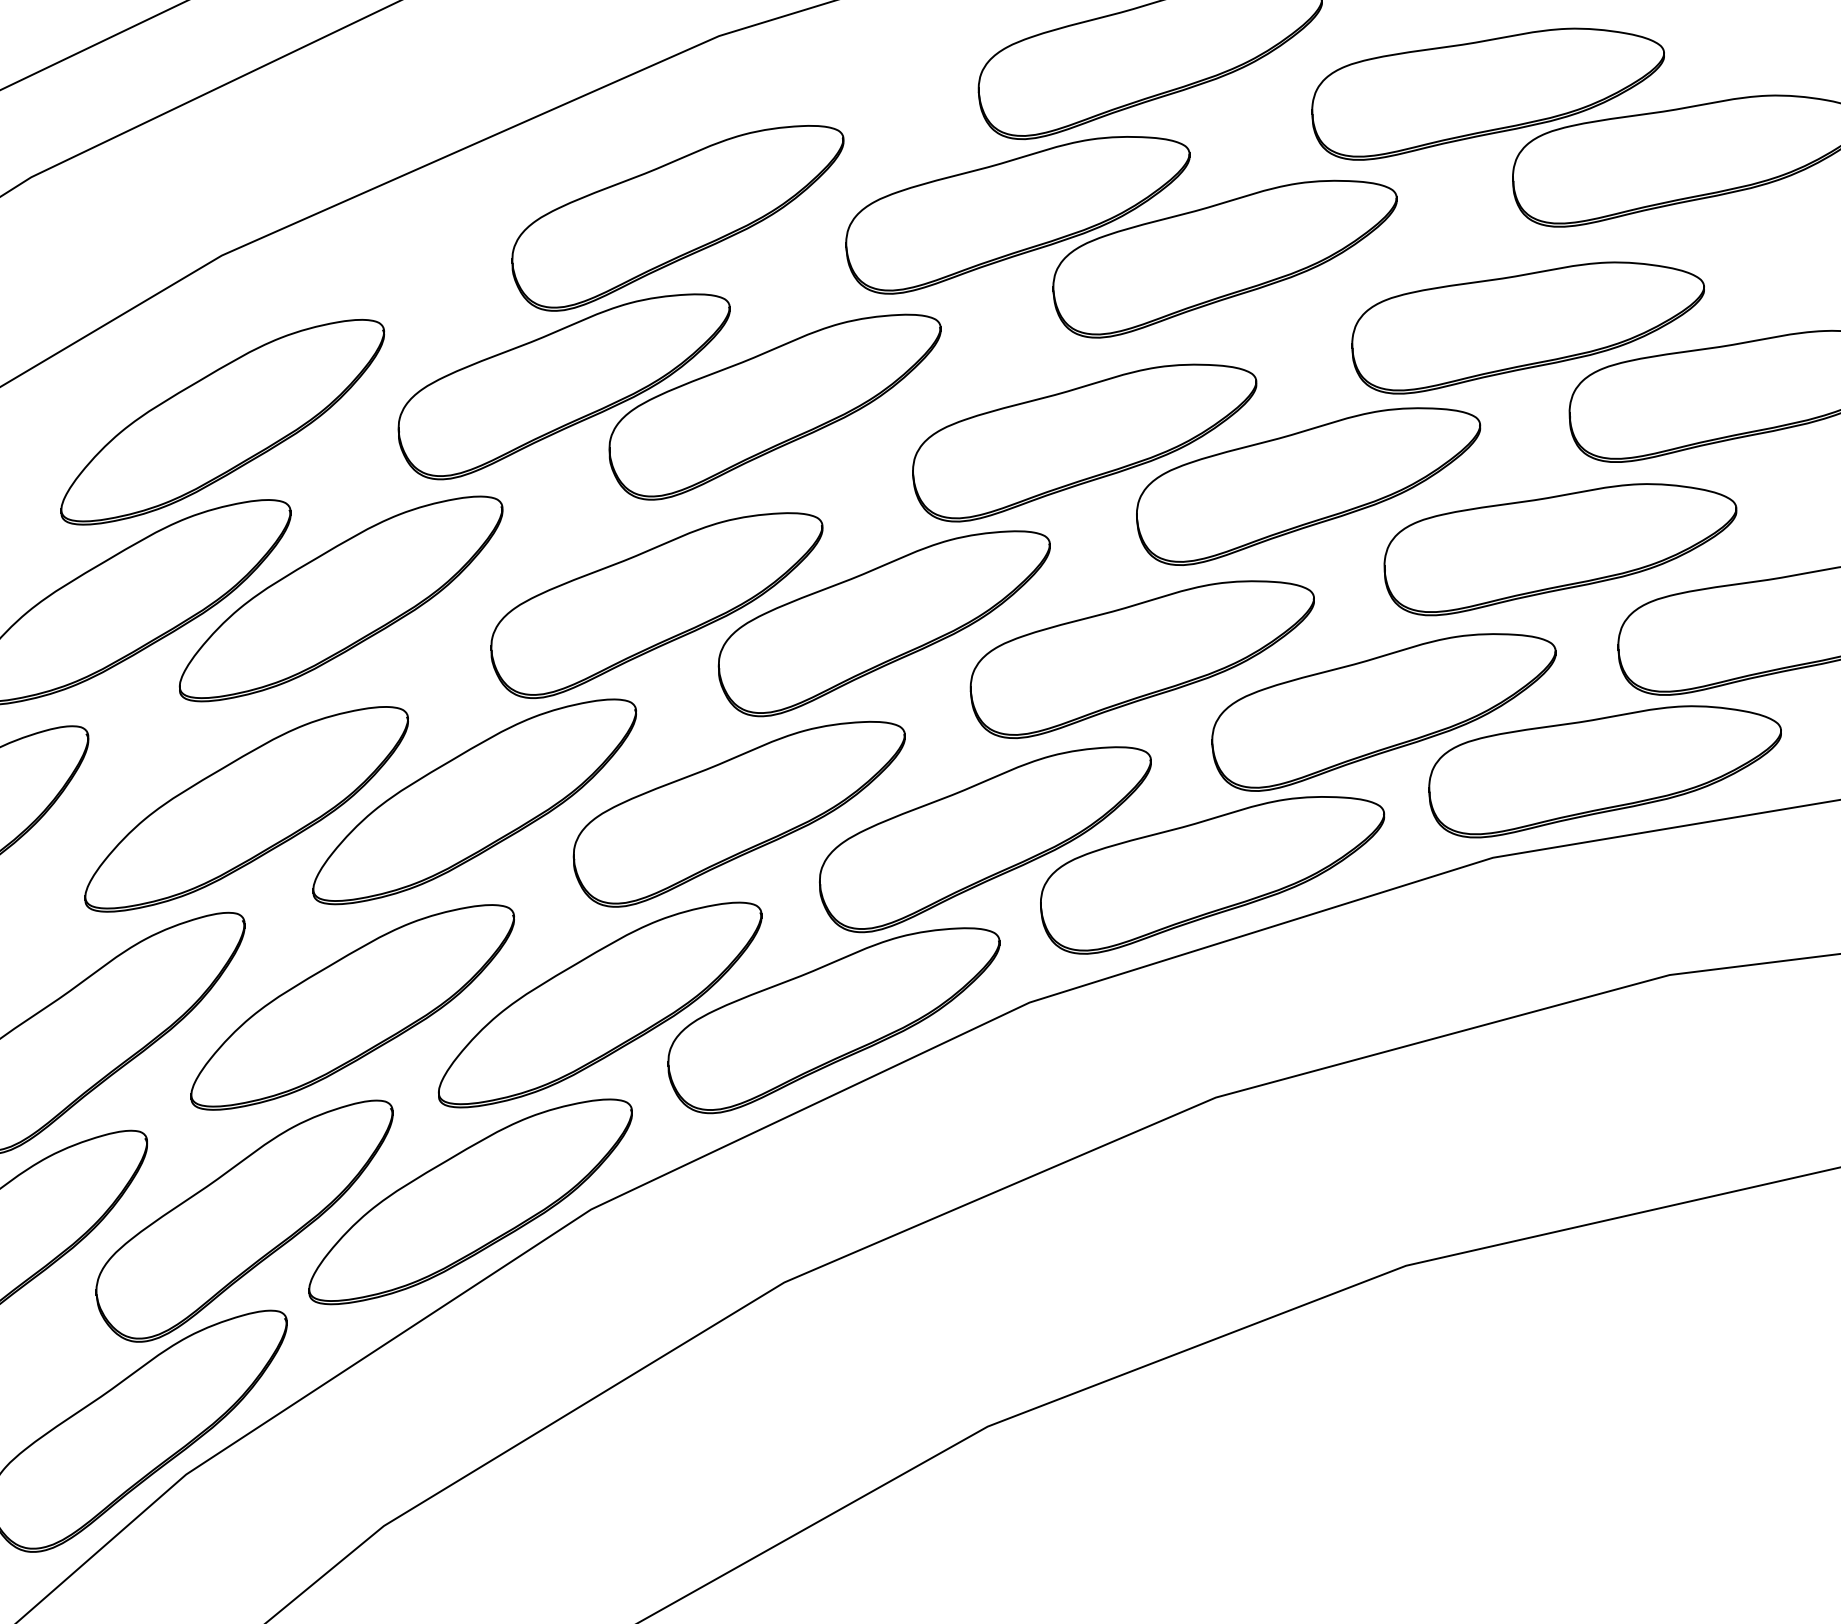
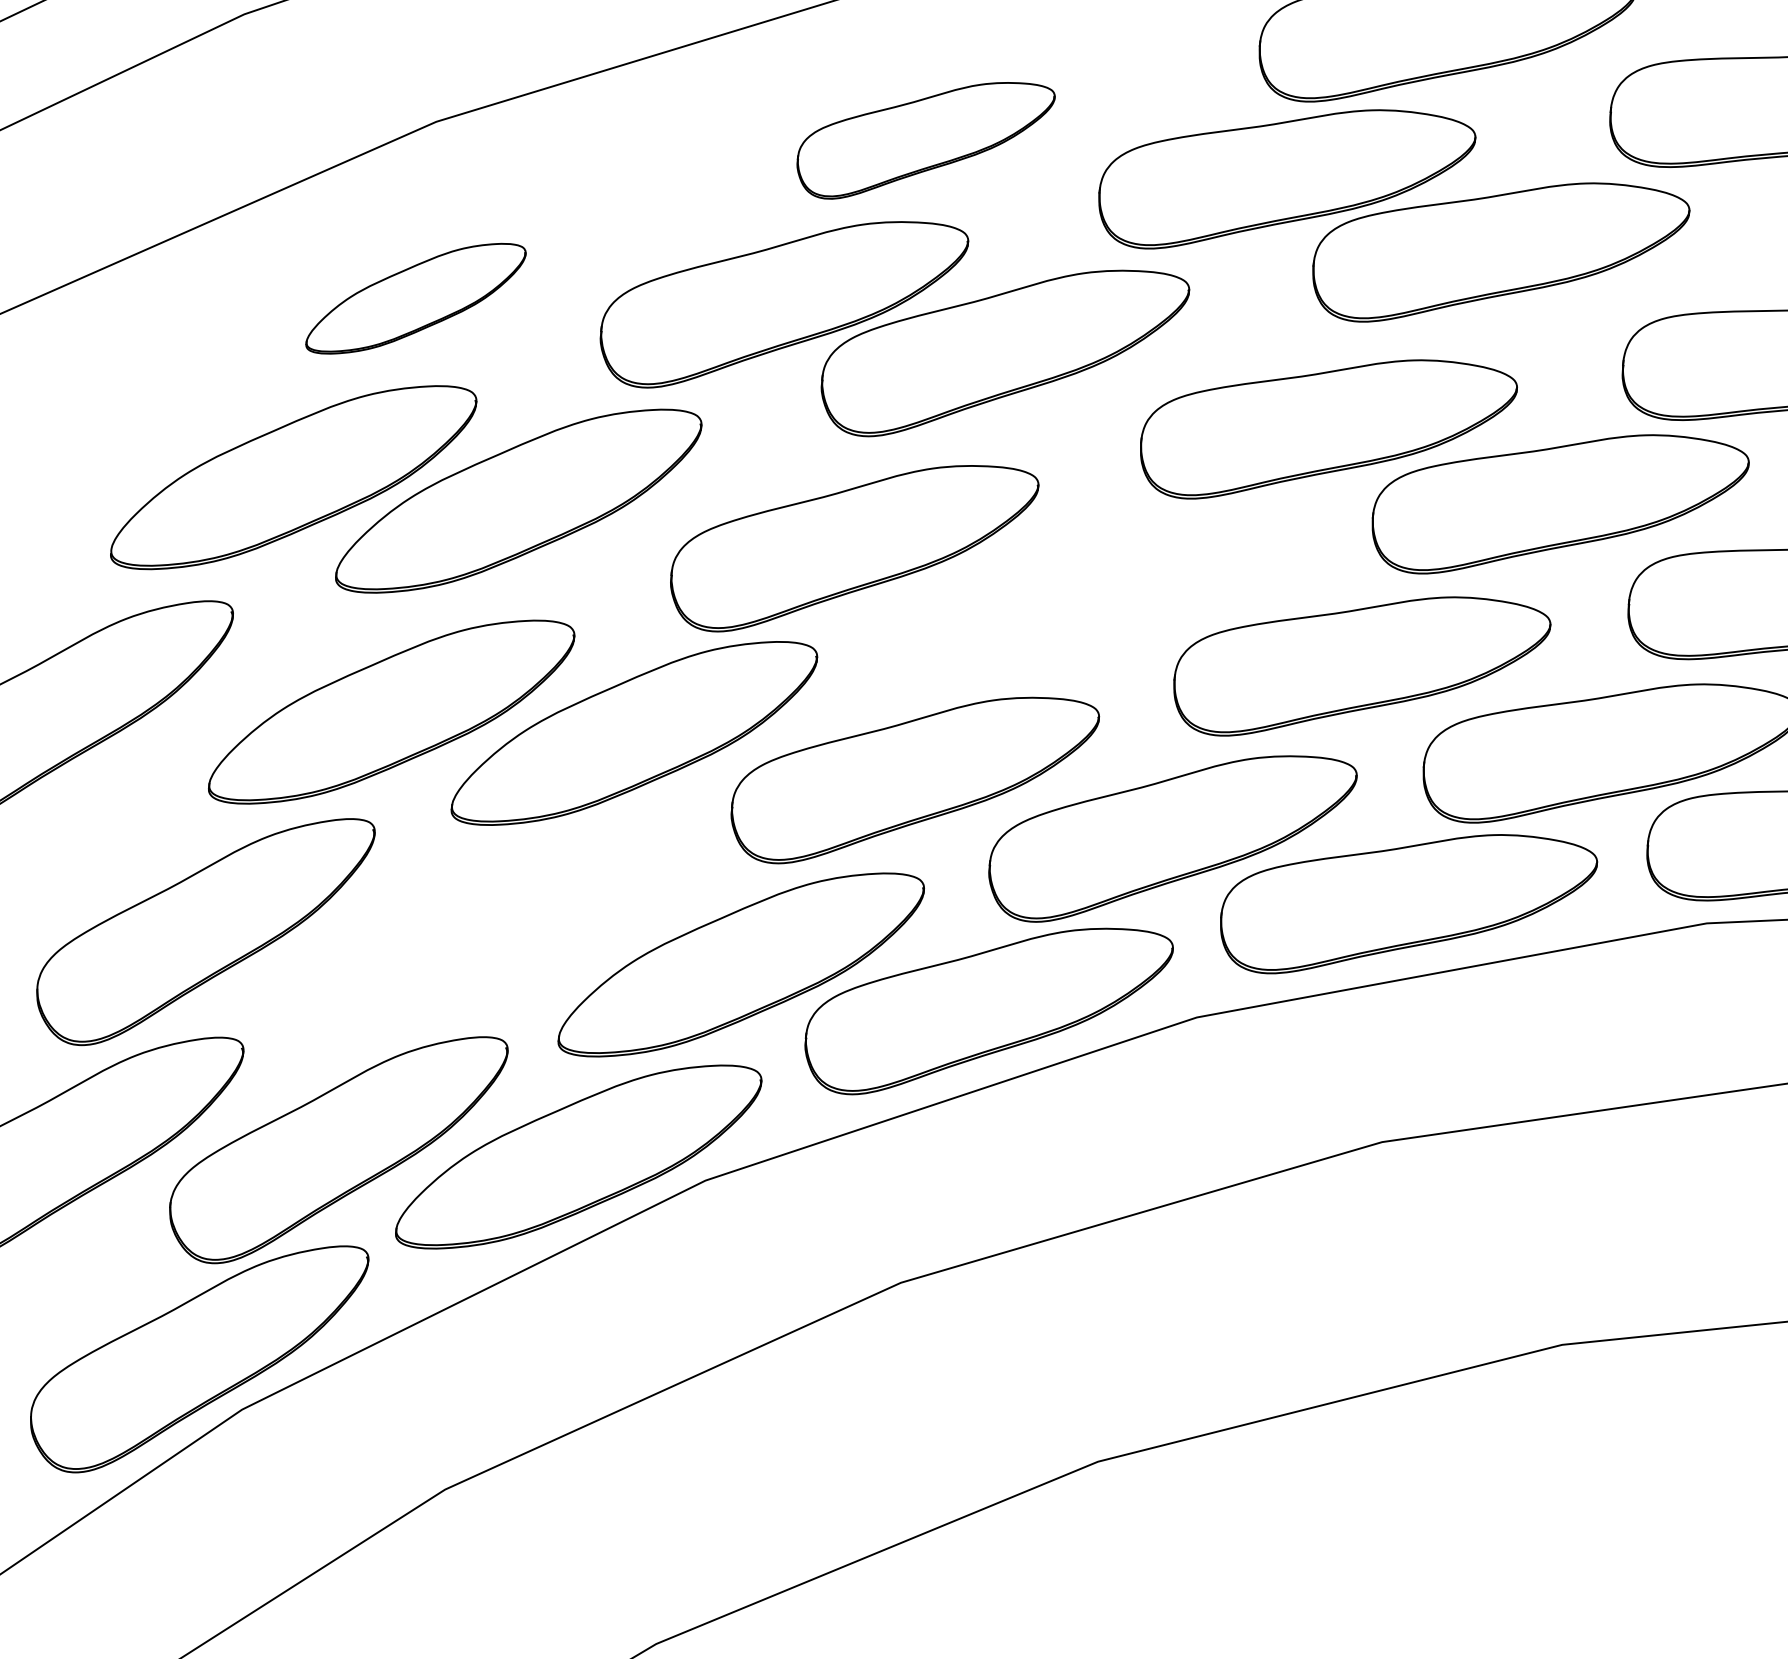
part: (677, 218) -> (924, 140), size x0.7
part: (222, 422) -> (415, 298), size x0.6
part: (883, 623) -> (1090, 596), removed
part: (352, 1007) -> (478, 935), removed

